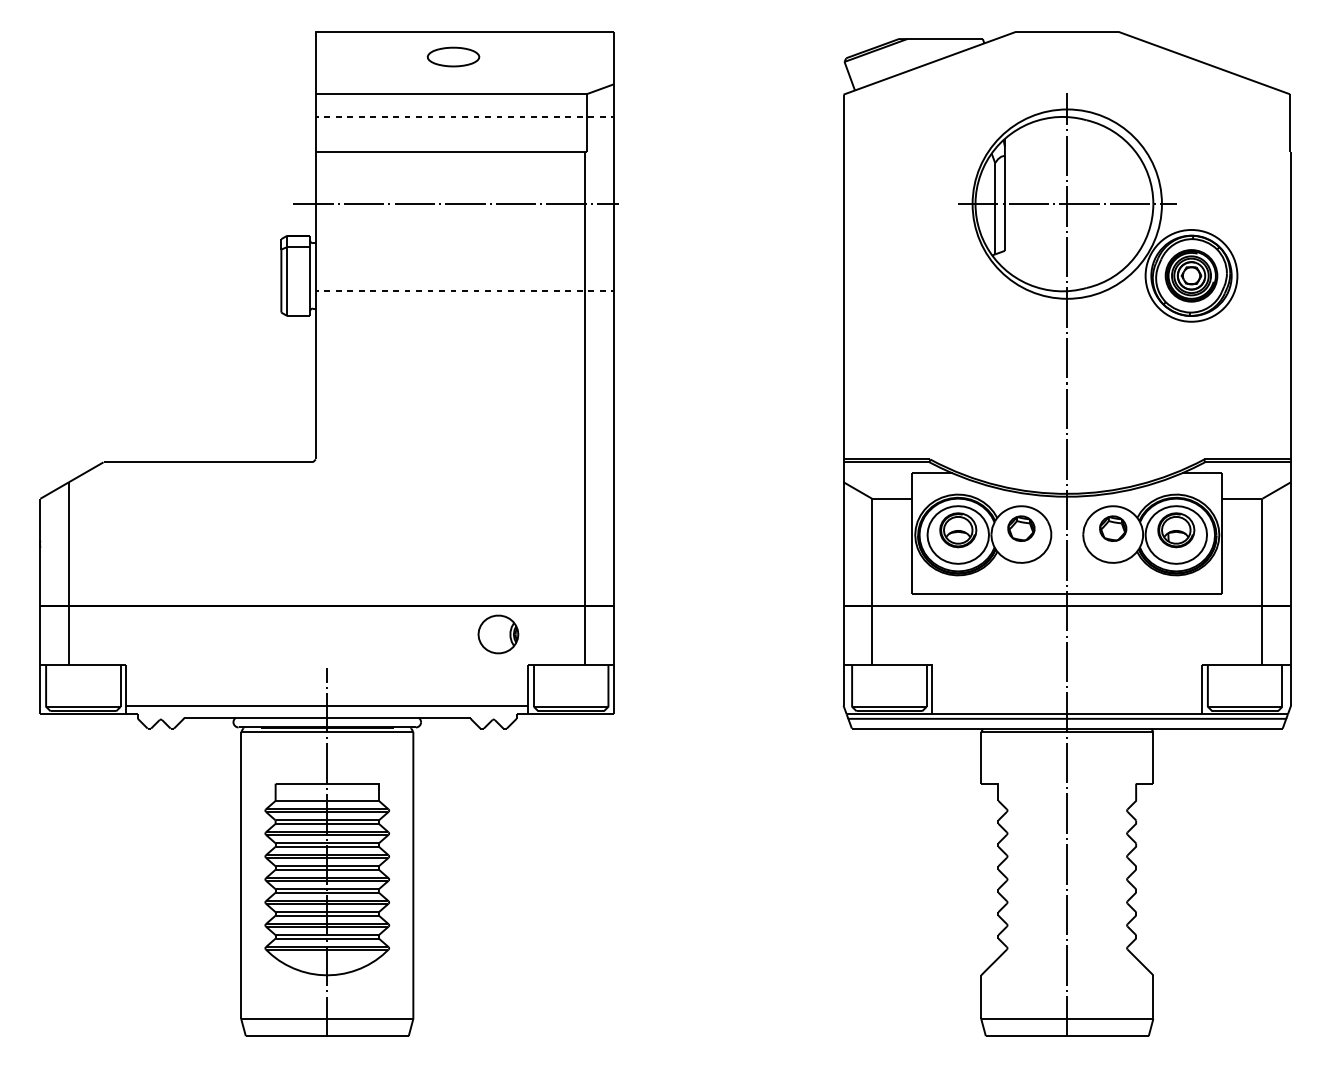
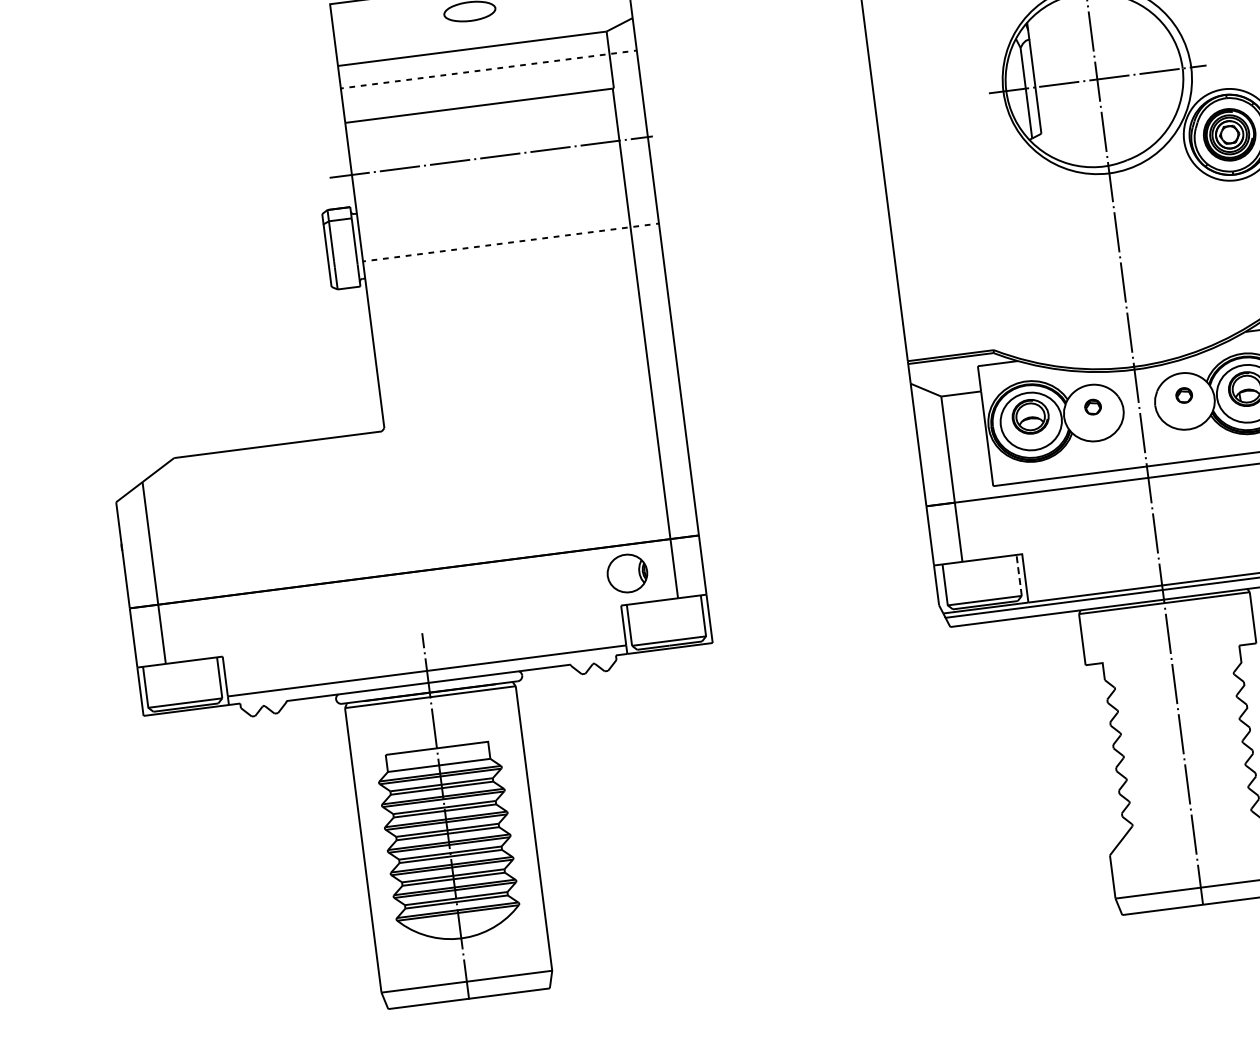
part: (1021, 528) -> (1093, 407), size x0.6
part: (1113, 528) -> (1184, 395), size x0.6
part: (498, 634) -> (627, 573), moved
line: (926, 686) -> (1018, 575), solid -> dashed

